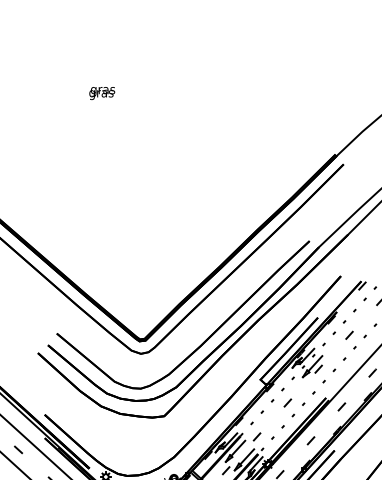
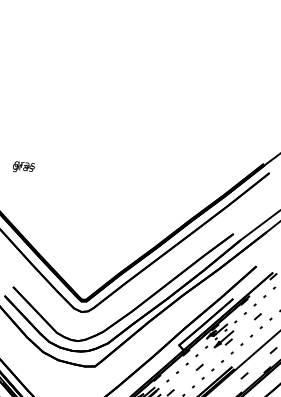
text: (102, 93) -> (24, 167), moved

